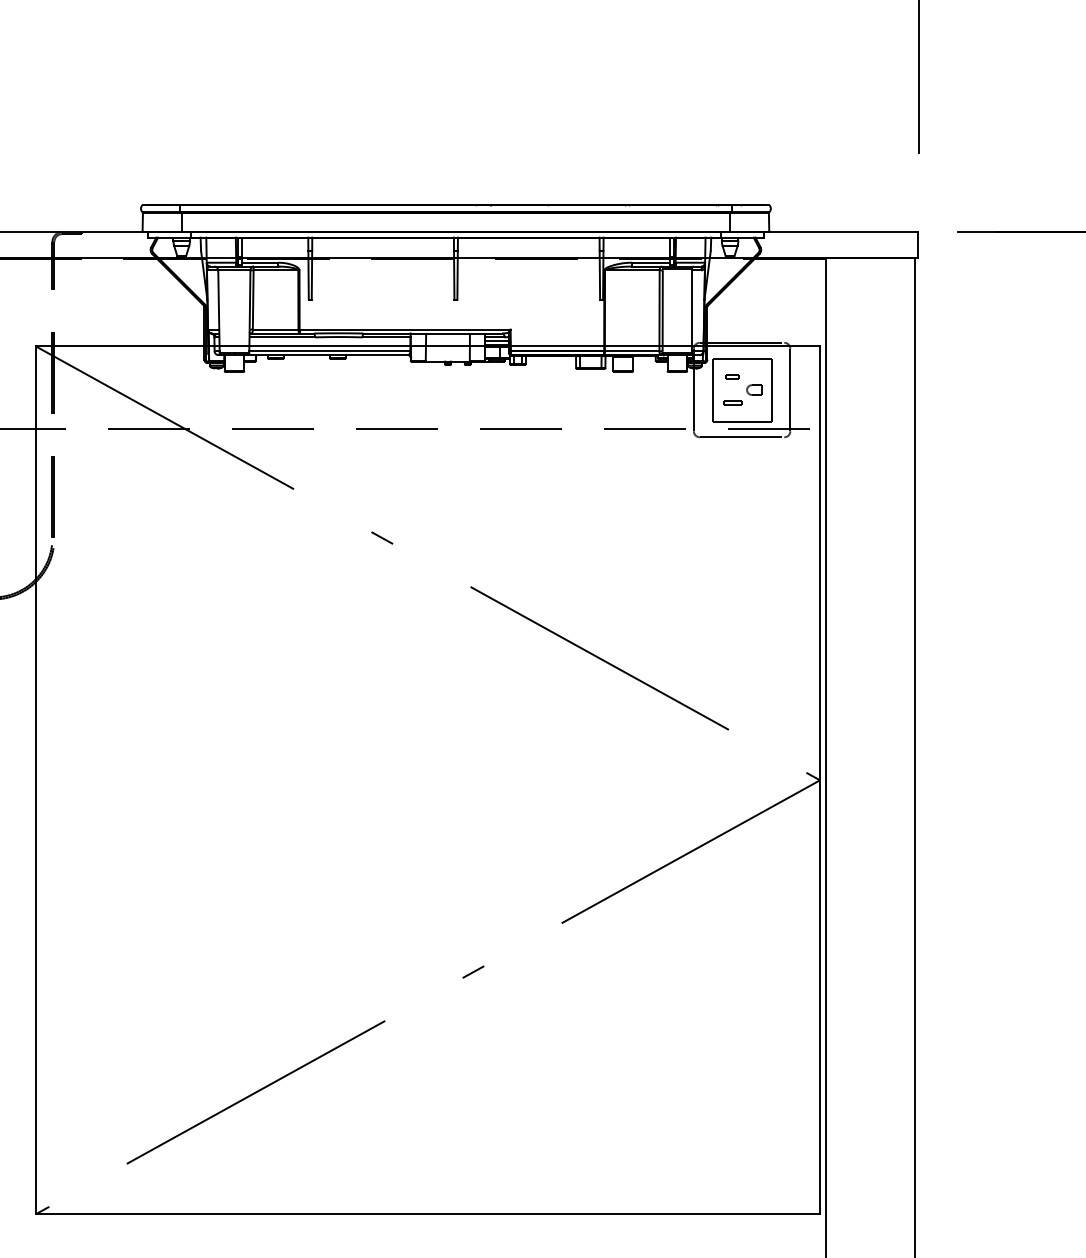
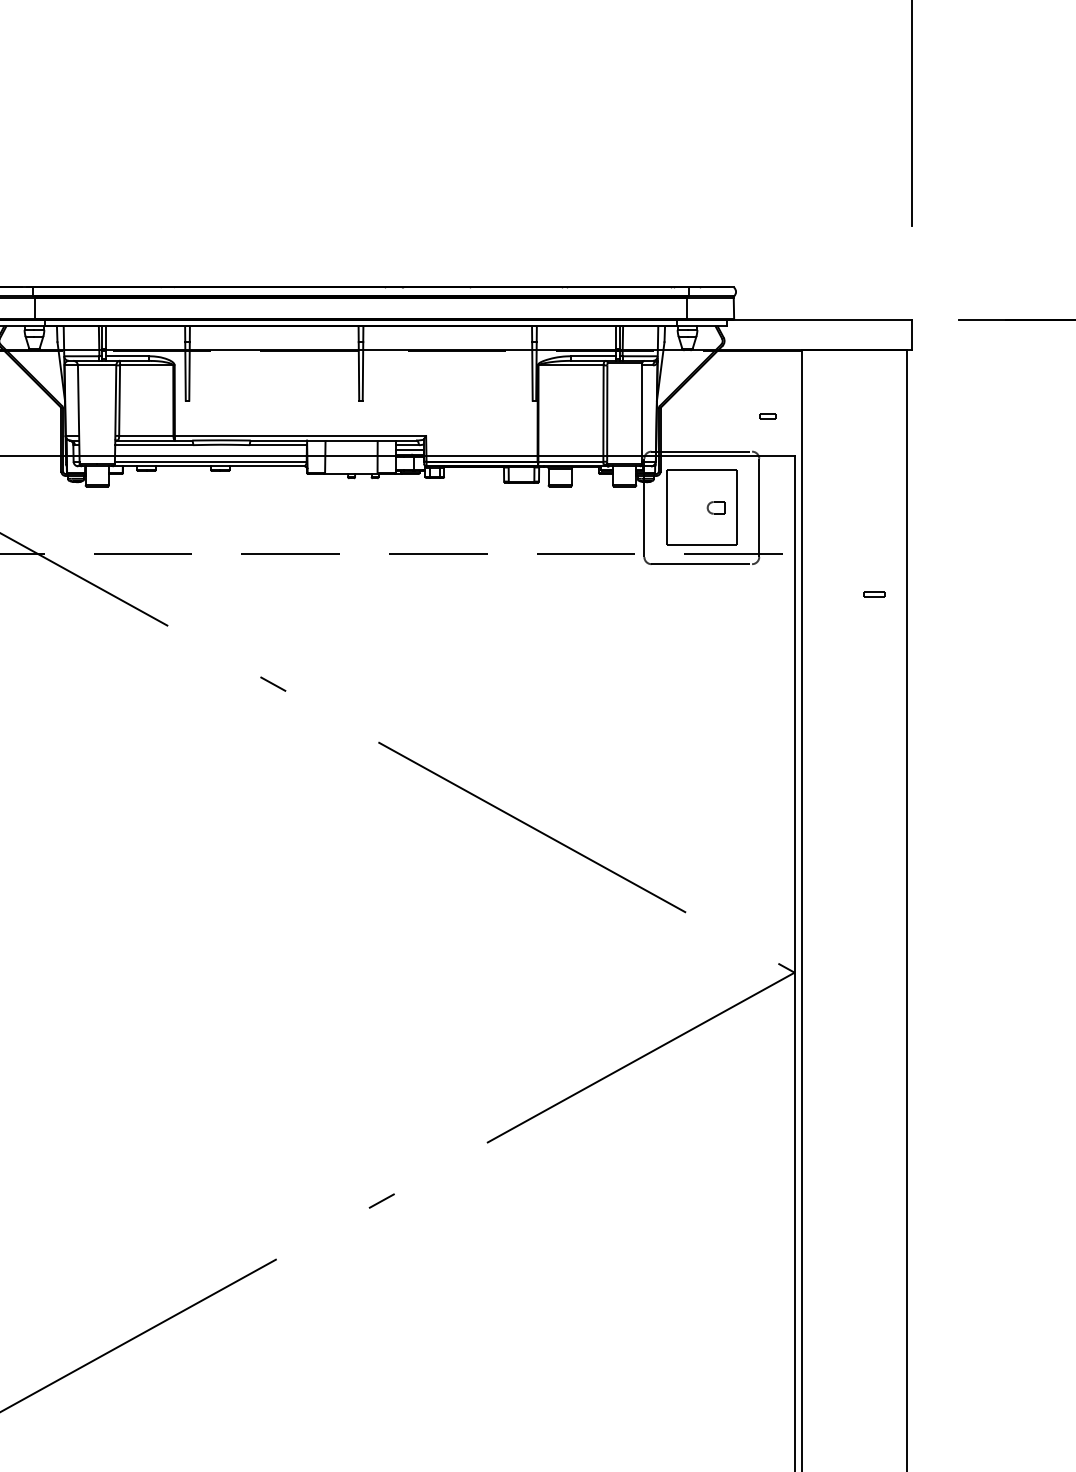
part: (732, 376) -> (767, 415), moved
part: (732, 402) -> (873, 594), moved

